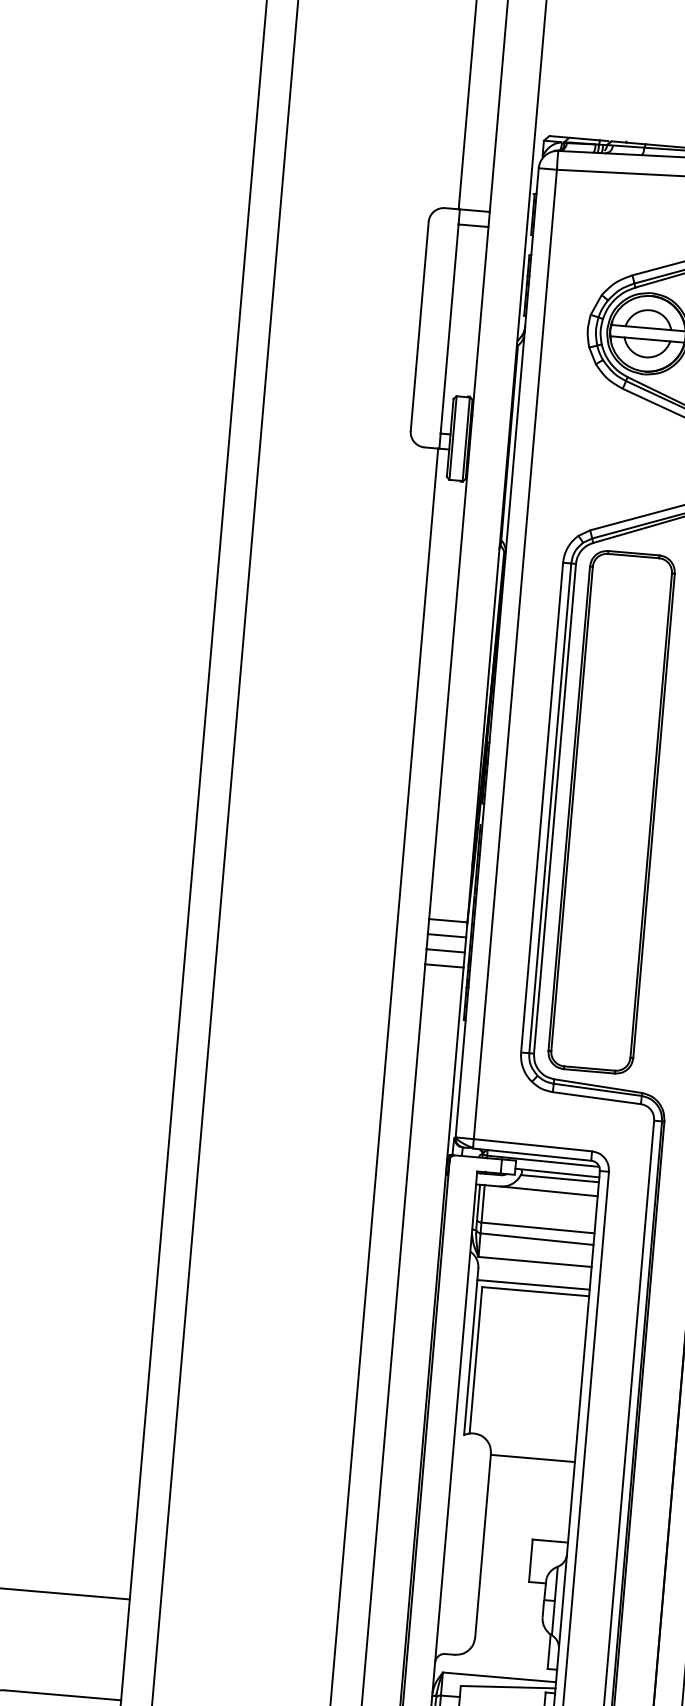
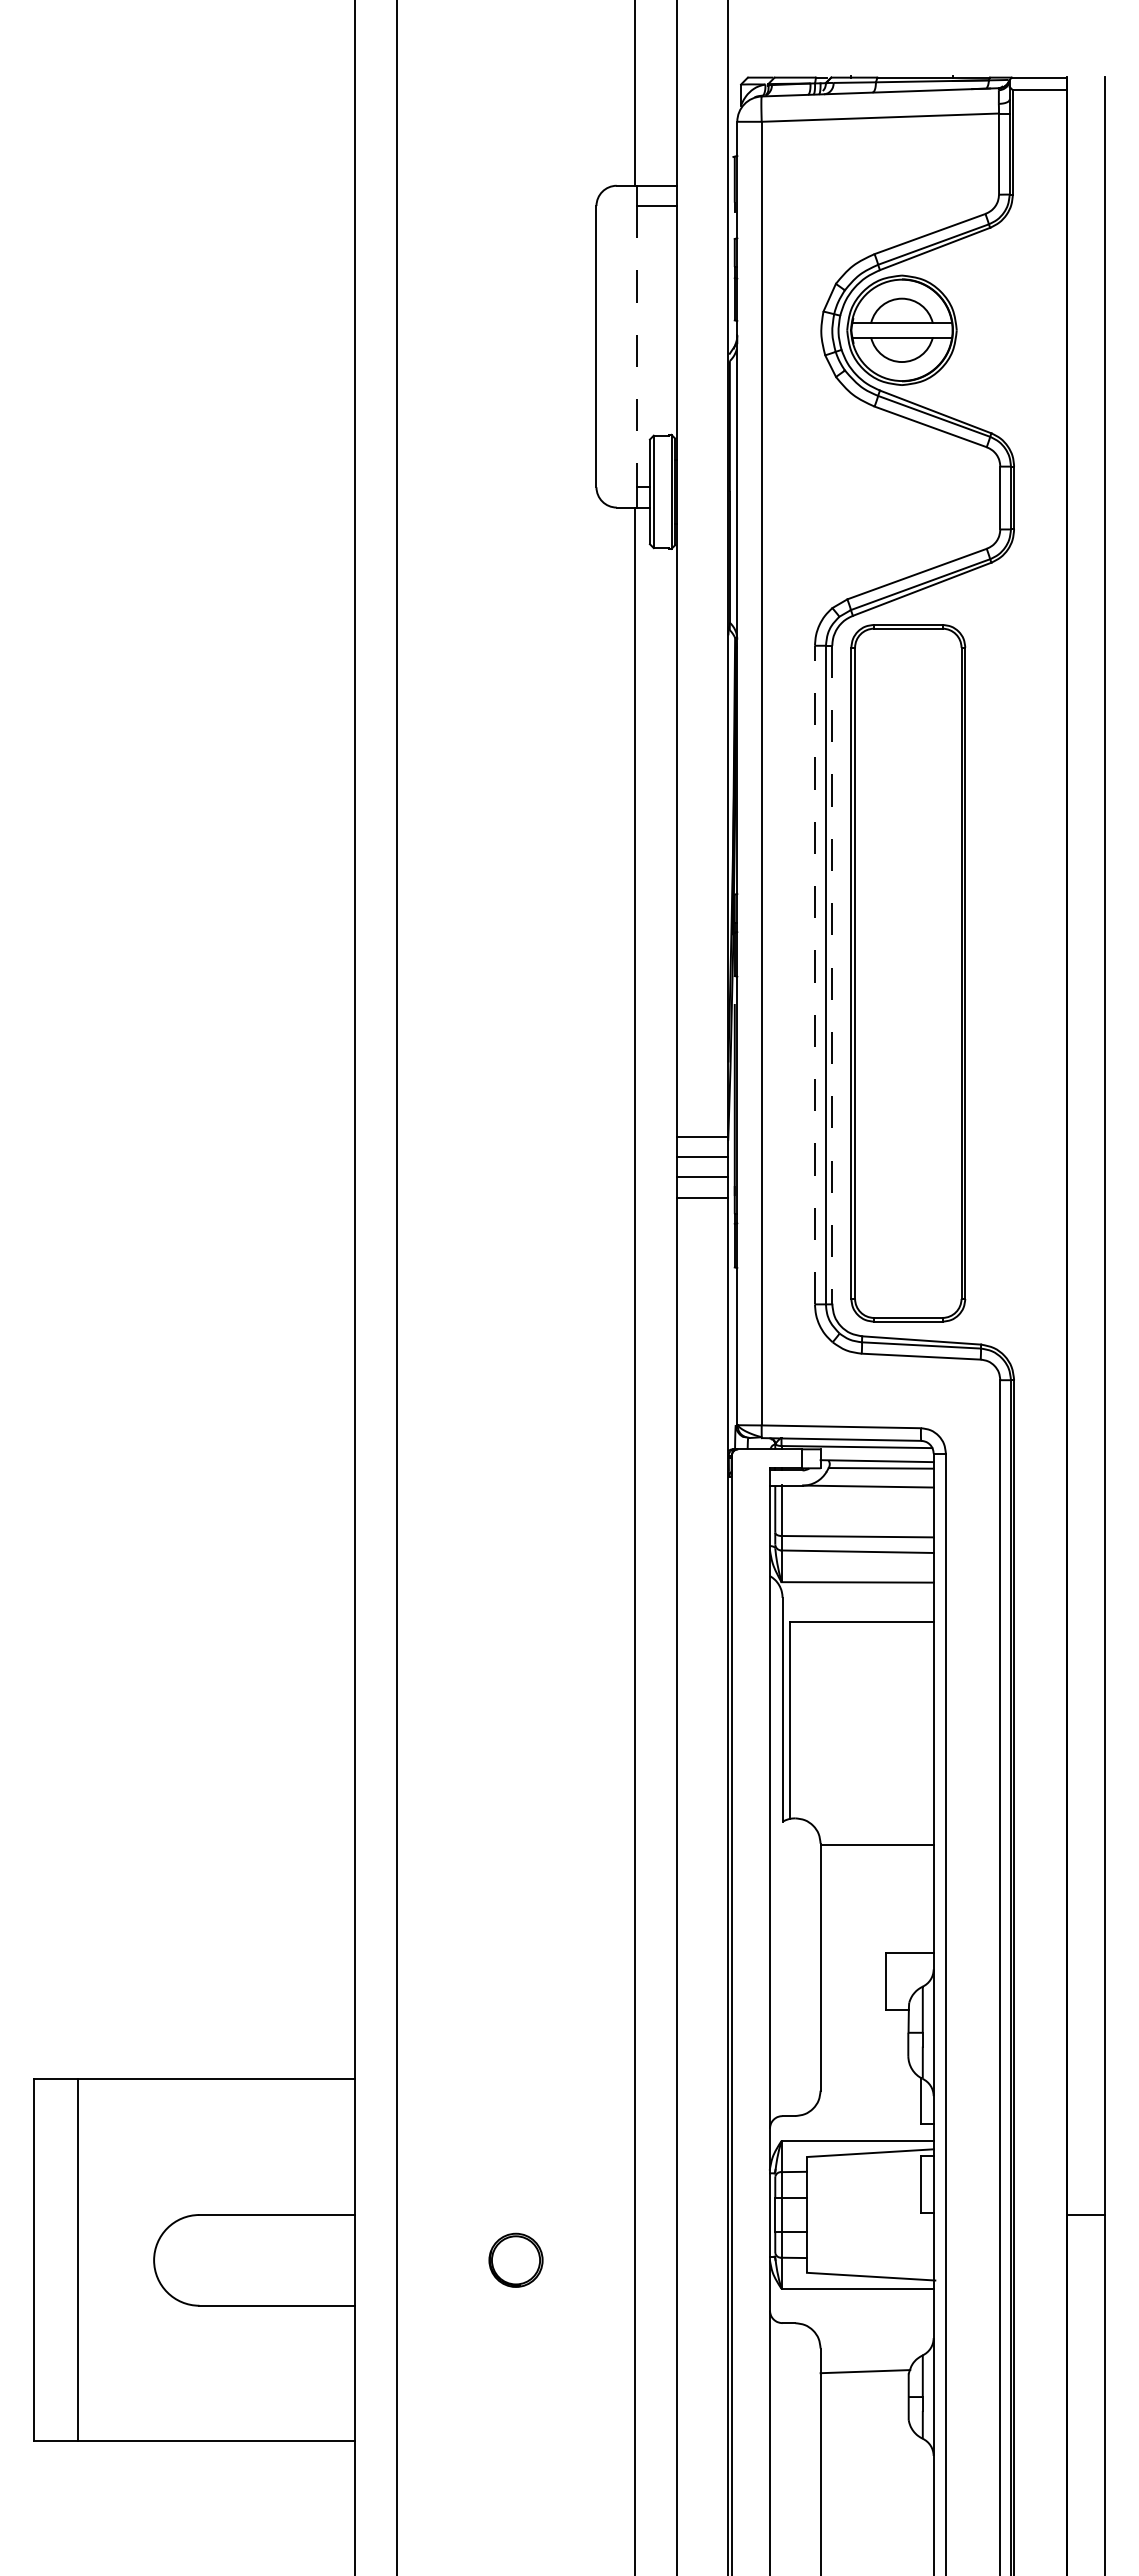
line: (449, 328) -> (636, 346), solid -> dashed
line: (541, 807) -> (814, 974), solid -> dashed
line: (555, 809) -> (832, 975), solid -> dashed
line: (533, 1285) -> (857, 1613), removed

